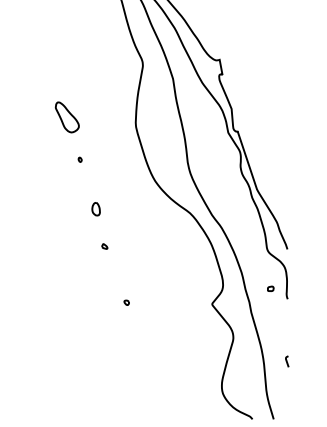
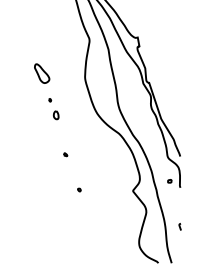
part: (95, 209) -> (55, 115), moved

